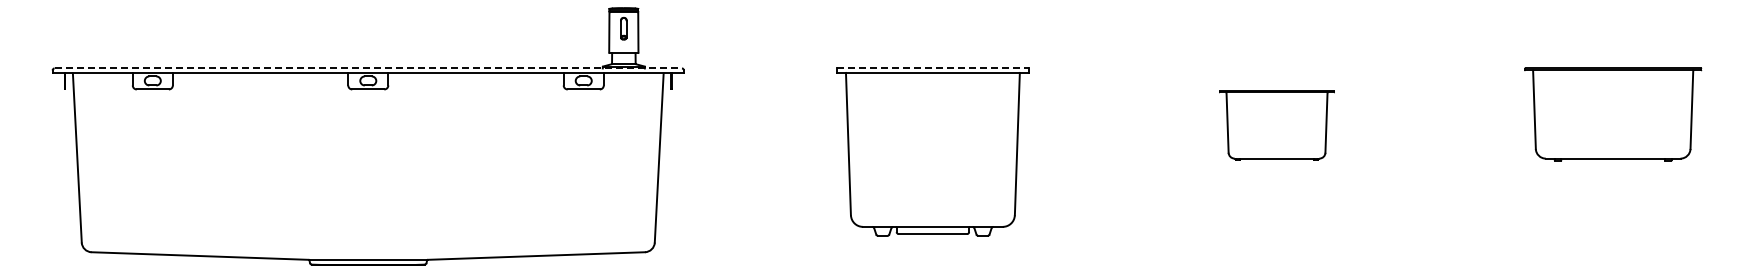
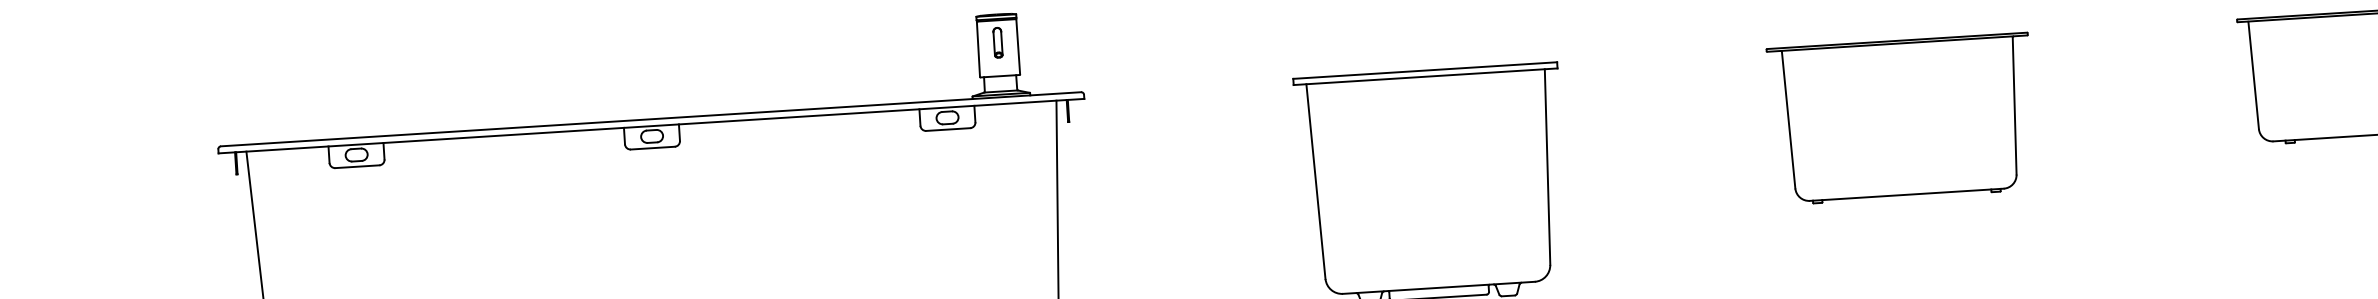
line: (368, 68) -> (651, 119), dashed -> solid
line: (933, 68) -> (1426, 70), dashed -> solid
part: (1276, 125) -> (1901, 119), size x1.67

